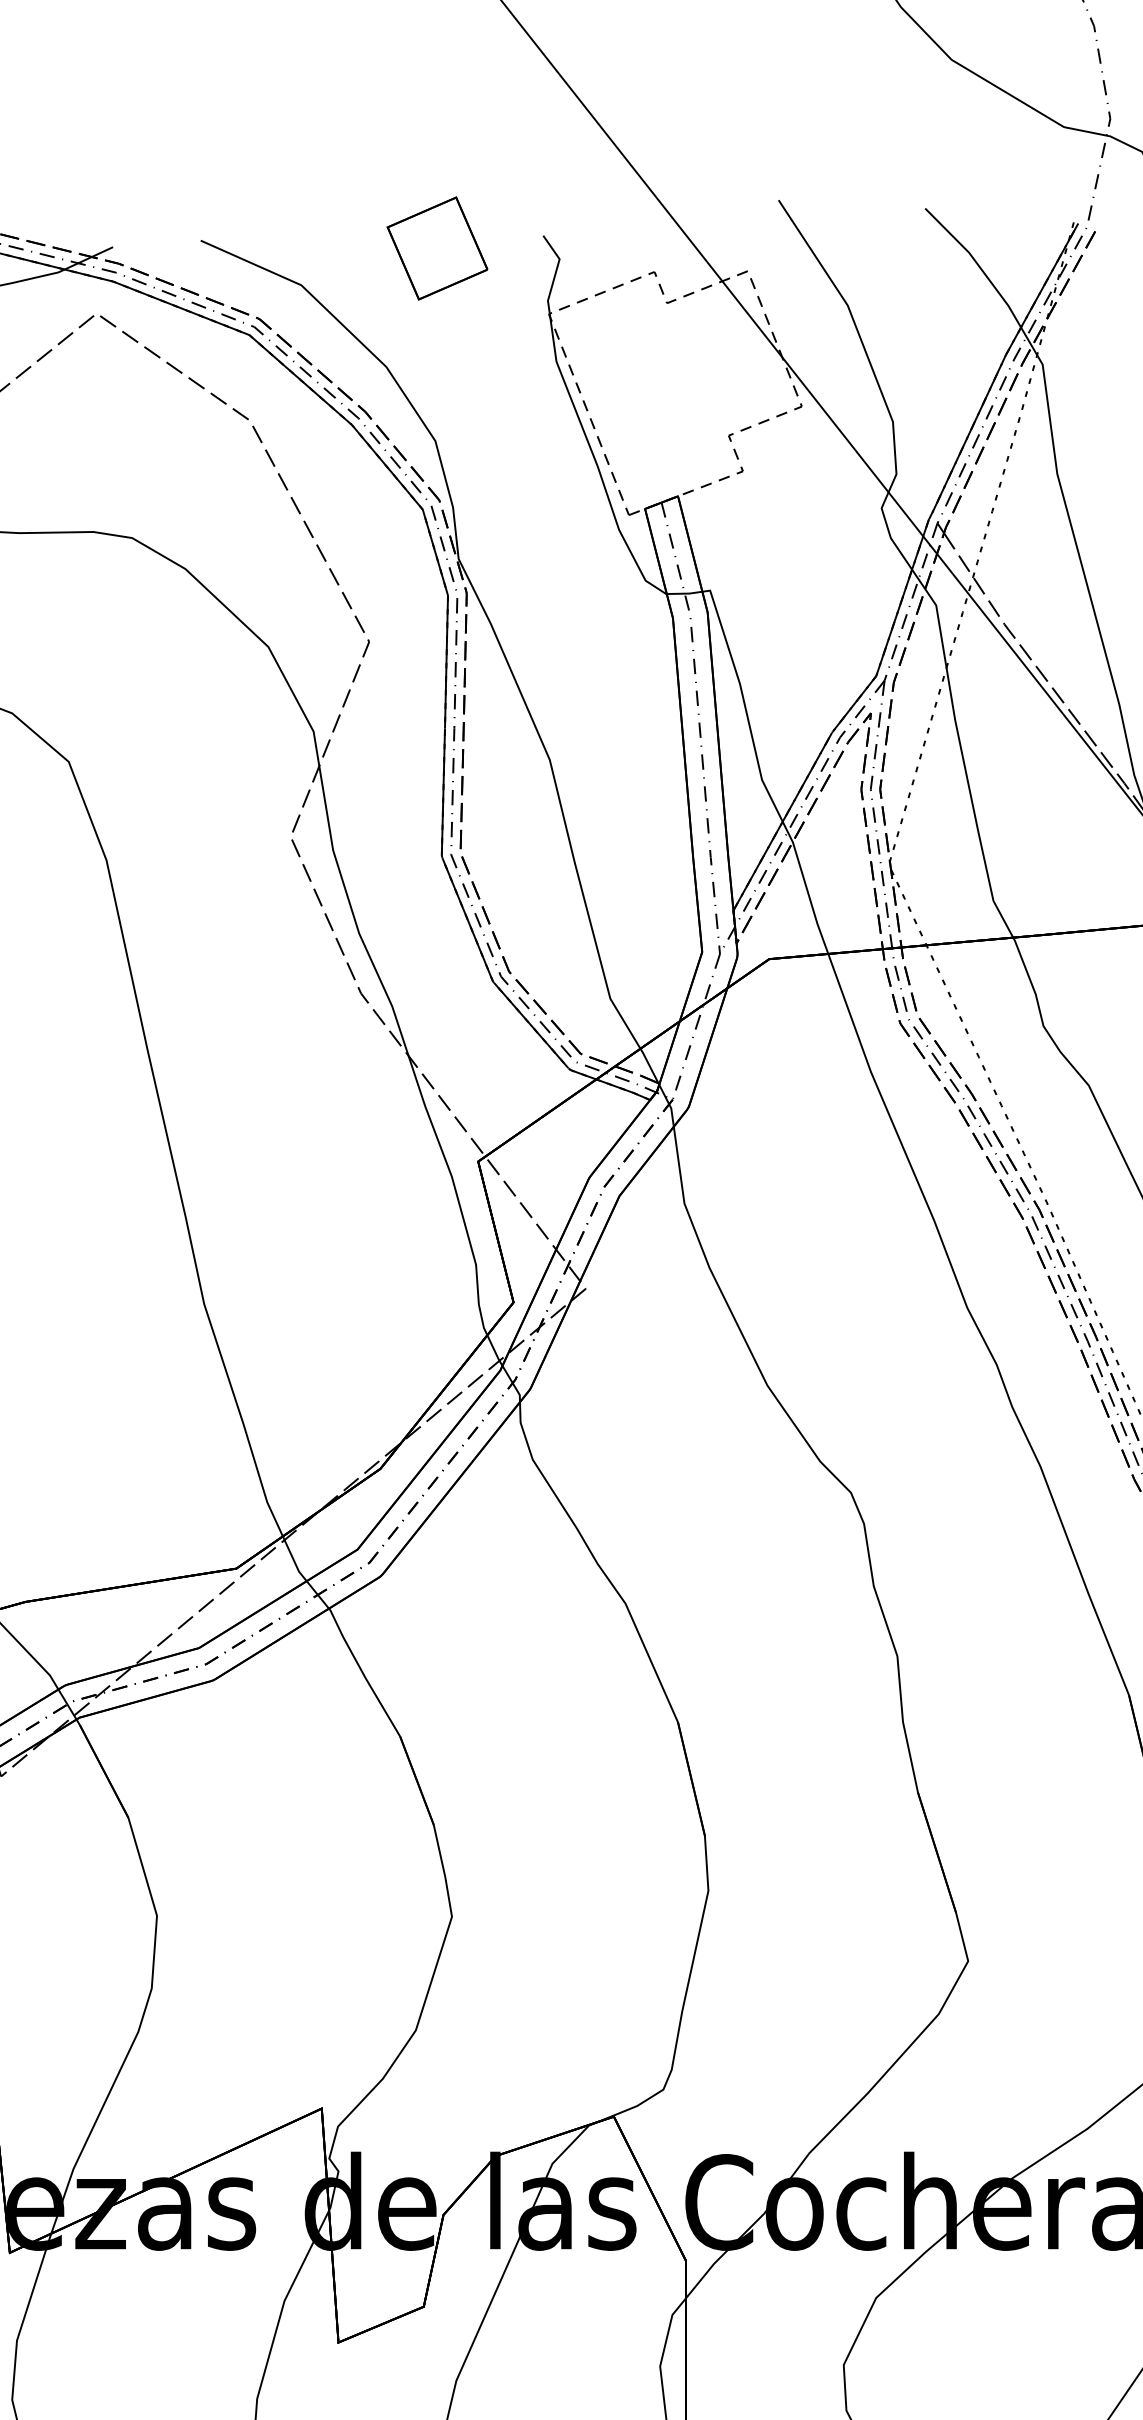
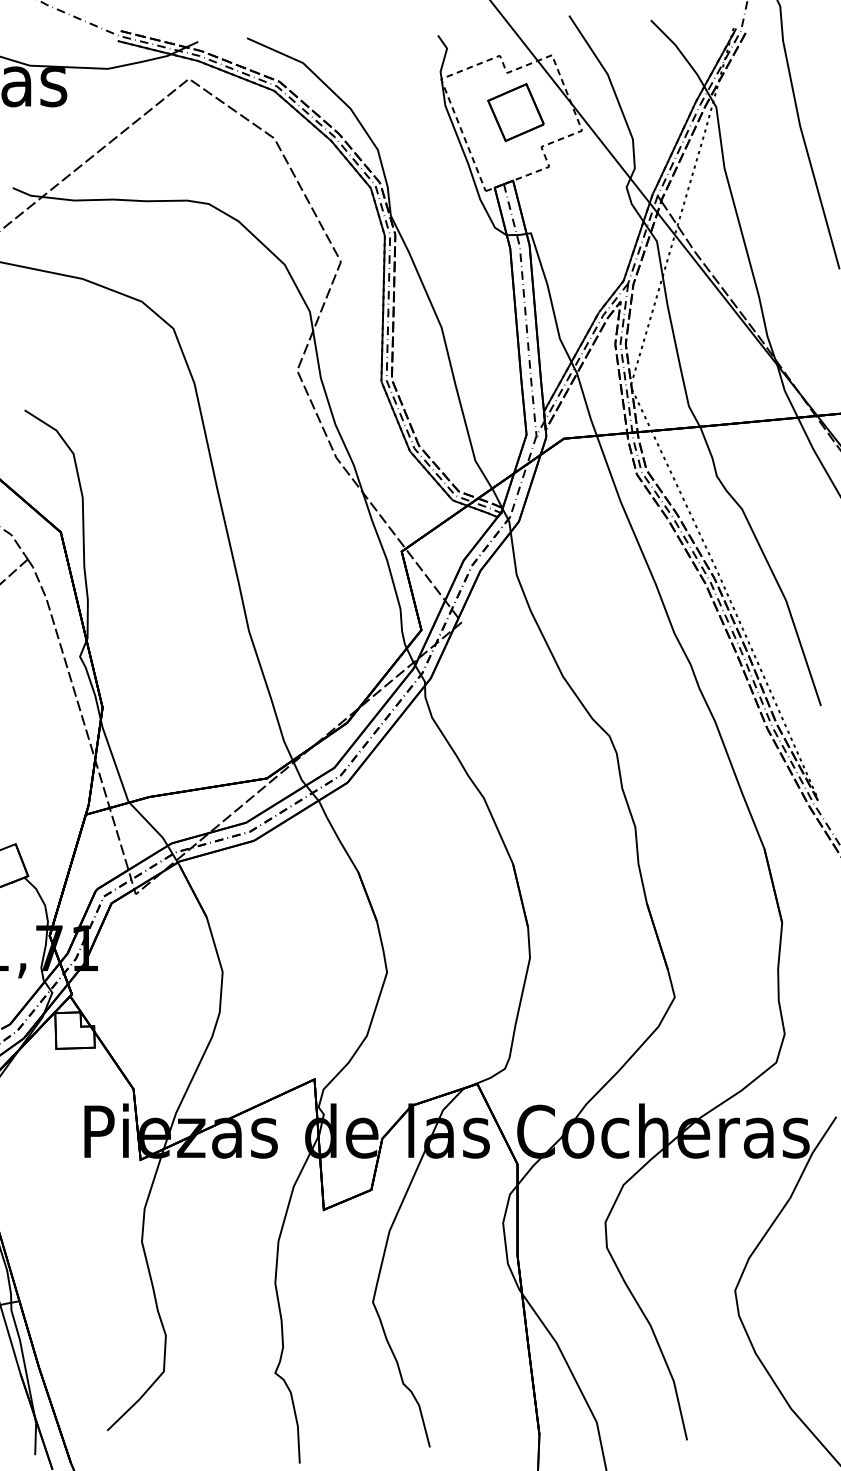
part: (436, 248) -> (515, 112), moved

